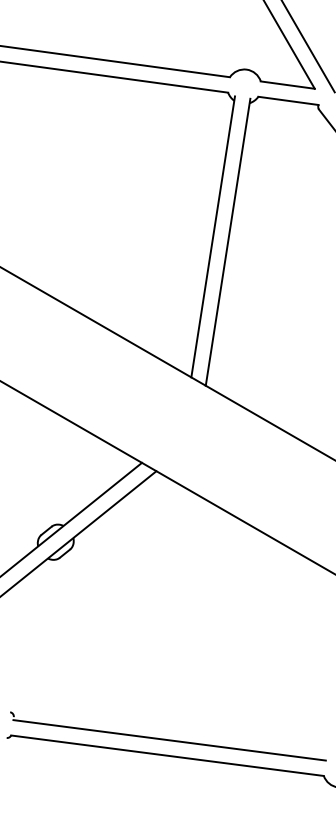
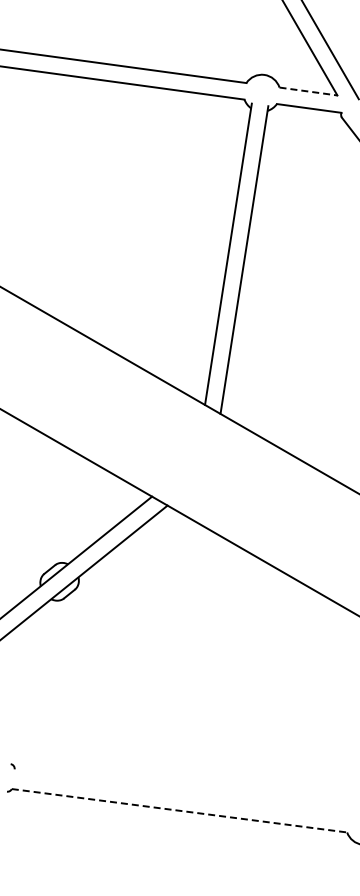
line: (287, 85) -> (308, 91), solid -> dashed
line: (169, 739) -> (181, 793), removed
line: (167, 755) -> (179, 810), solid -> dashed

